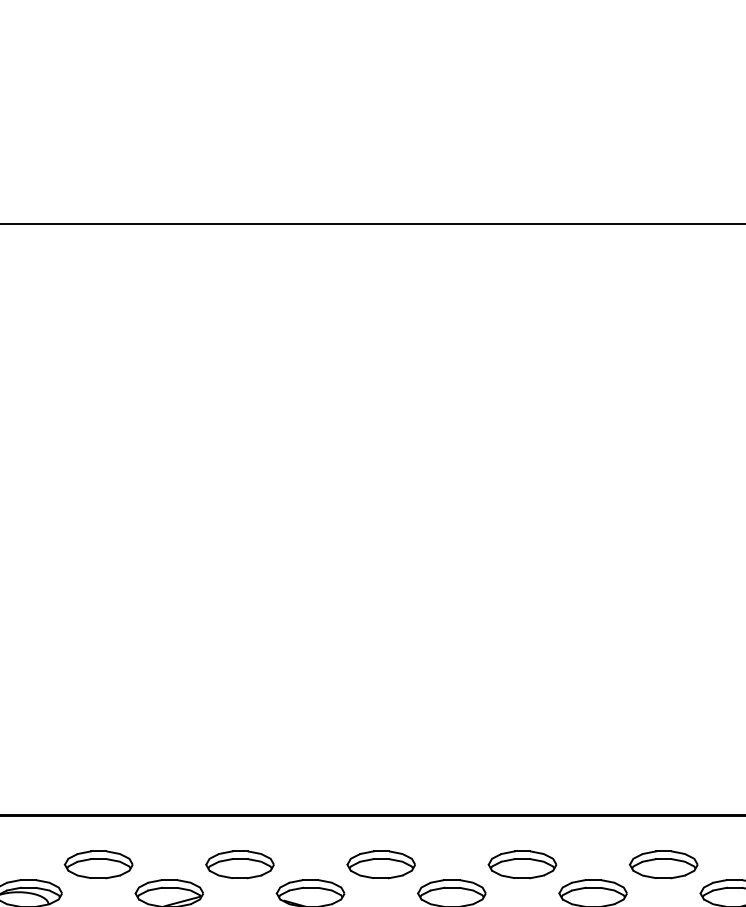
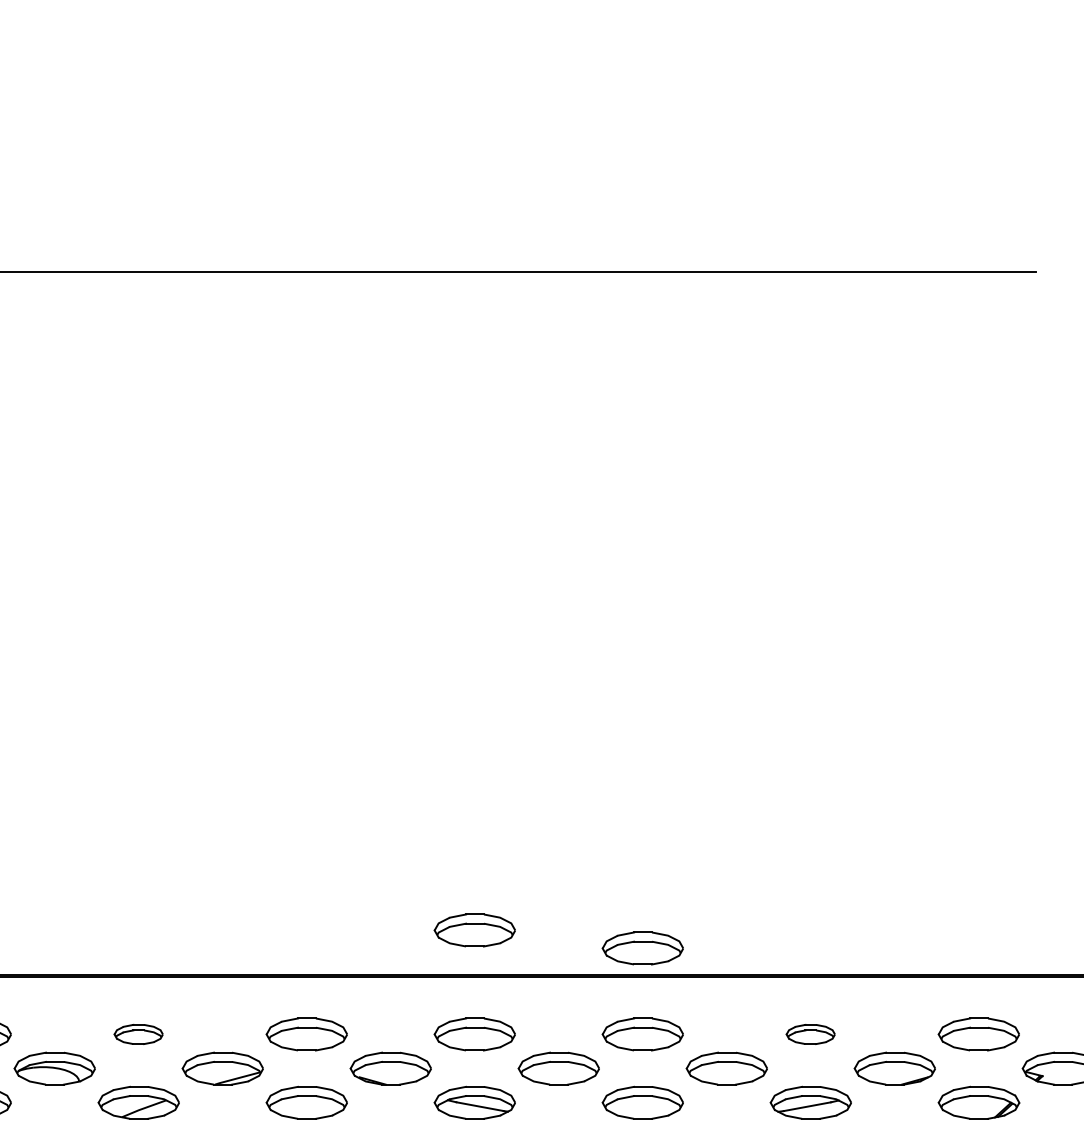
part: (380, 777) -> (474, 930), added
part: (522, 792) -> (642, 948), added
part: (98, 864) -> (138, 1034), size x0.6
part: (663, 864) -> (810, 1034), size x0.6

